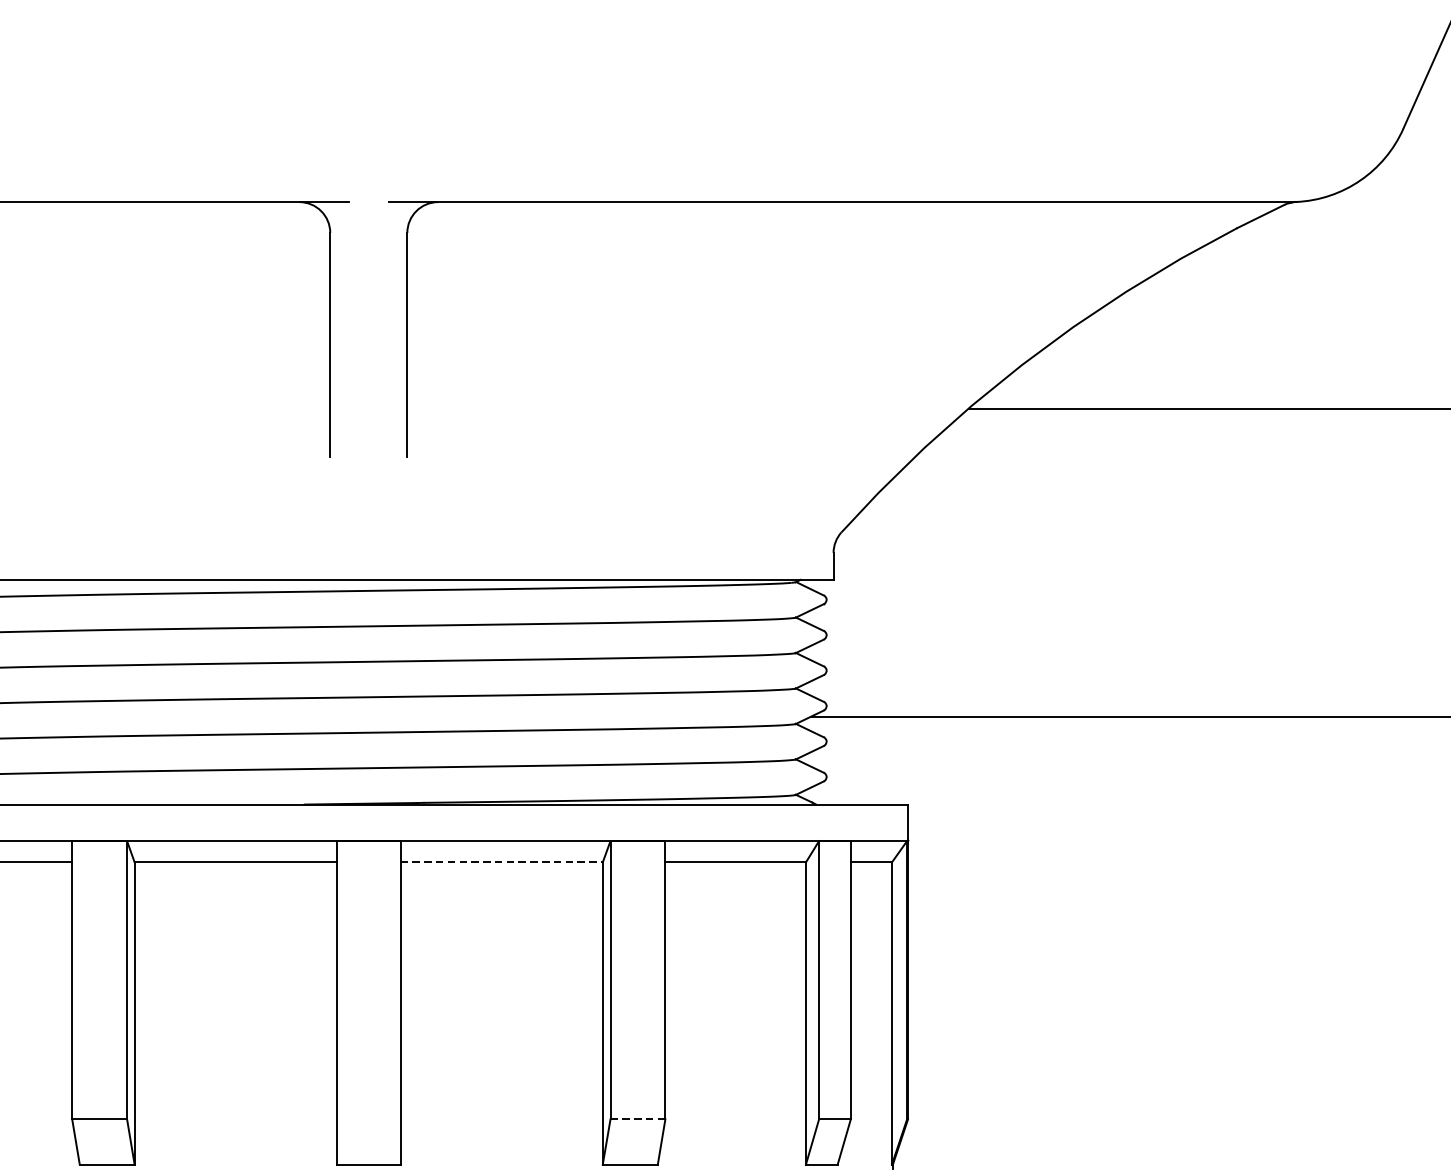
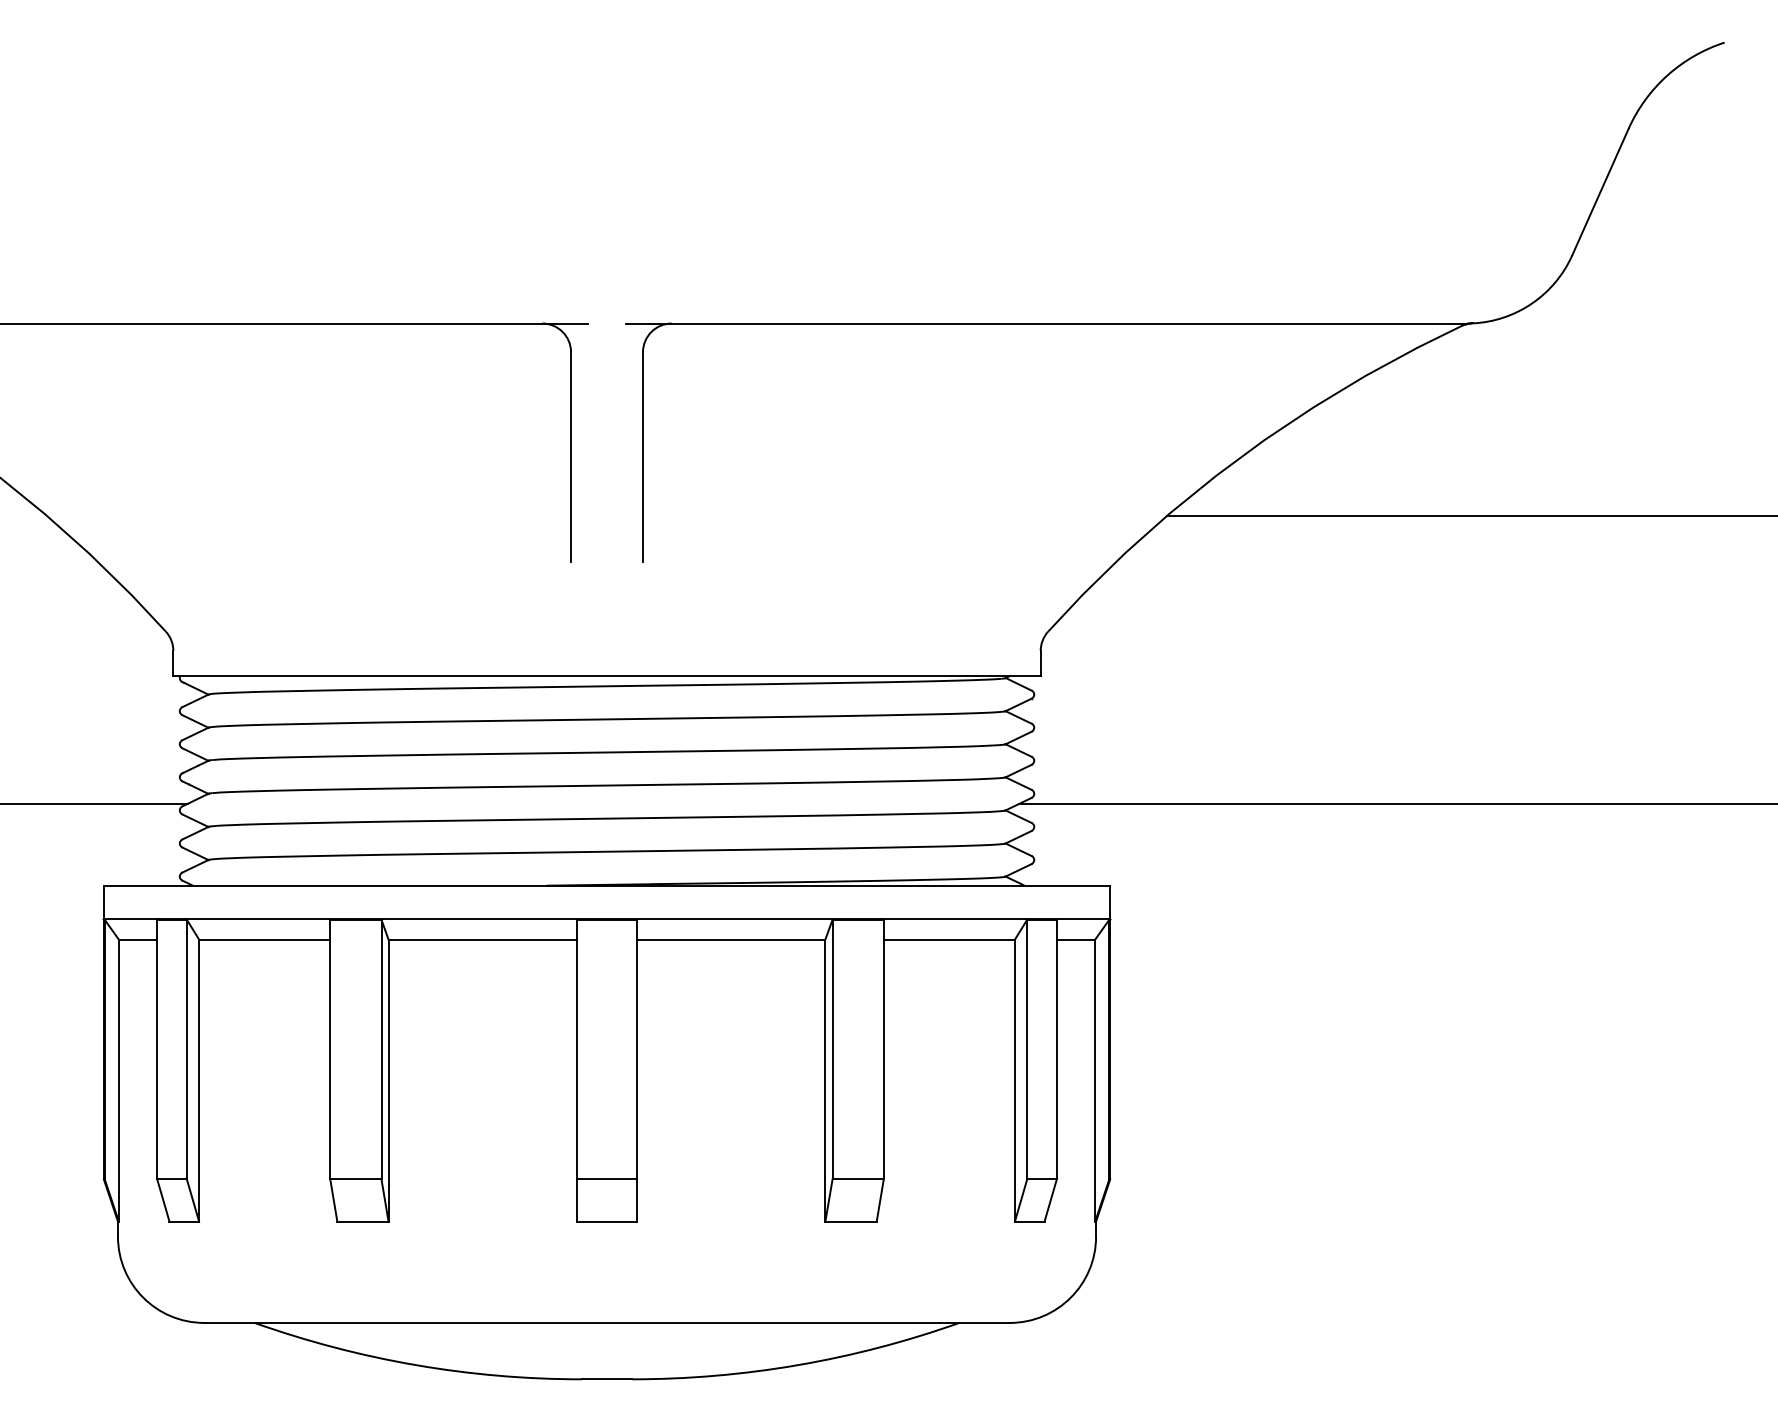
line: (502, 862) -> (731, 939), dashed -> solid
line: (368, 1119) -> (606, 1179), added
line: (638, 1119) -> (858, 1179), dashed -> solid

